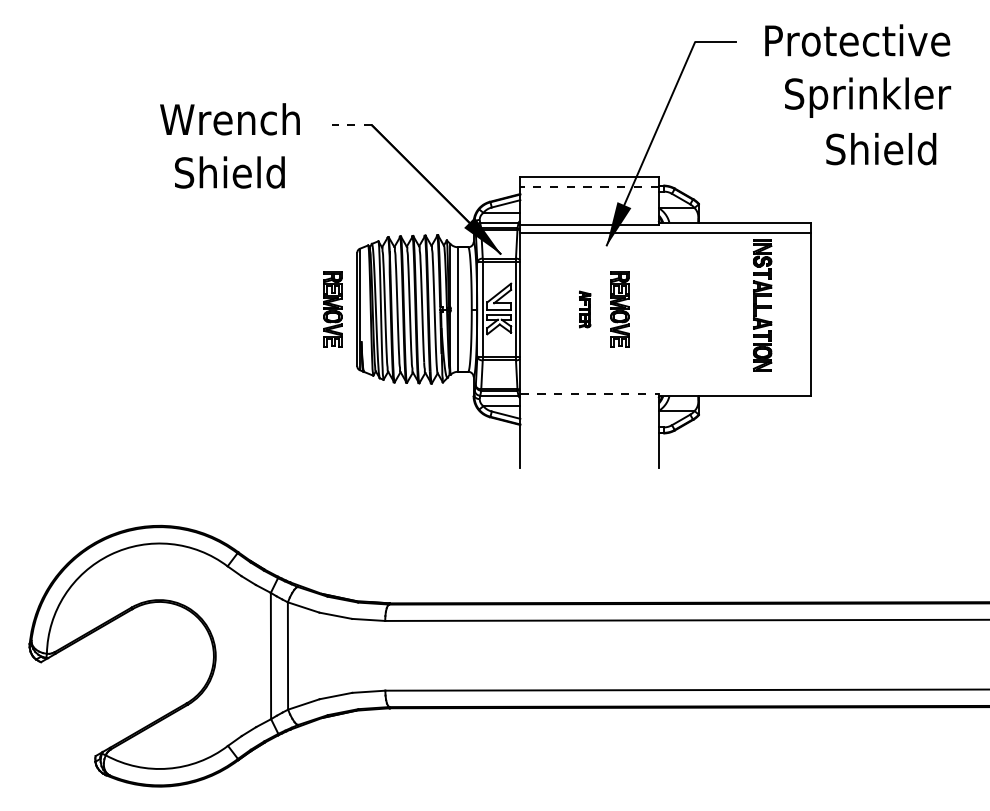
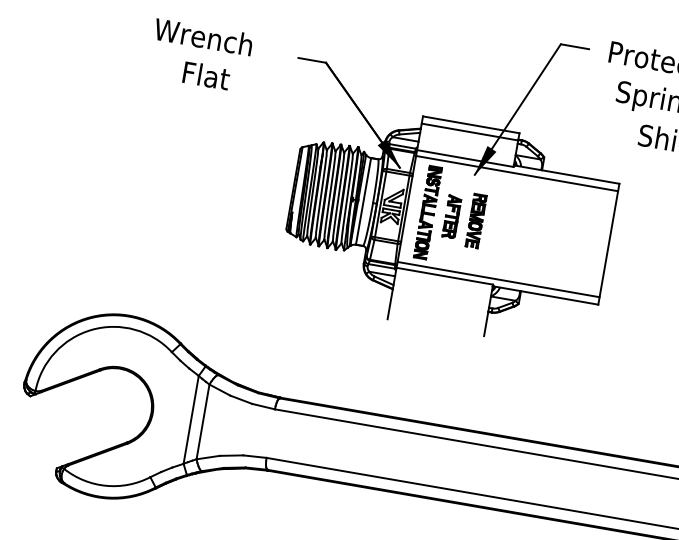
text: (229, 119) -> (203, 37), moved
line: (352, 125) -> (312, 60), dashed -> solid
text: (229, 172) -> (221, 78), Shield -> Flat
line: (589, 186) -> (469, 131), dashed -> solid
part: (762, 305) -> (427, 212), moved
part: (332, 309) -> (276, 186), removed
part: (584, 309) -> (451, 216), size x1.67
line: (665, 385) -> (498, 279), added
line: (590, 394) -> (445, 276), dashed -> solid

